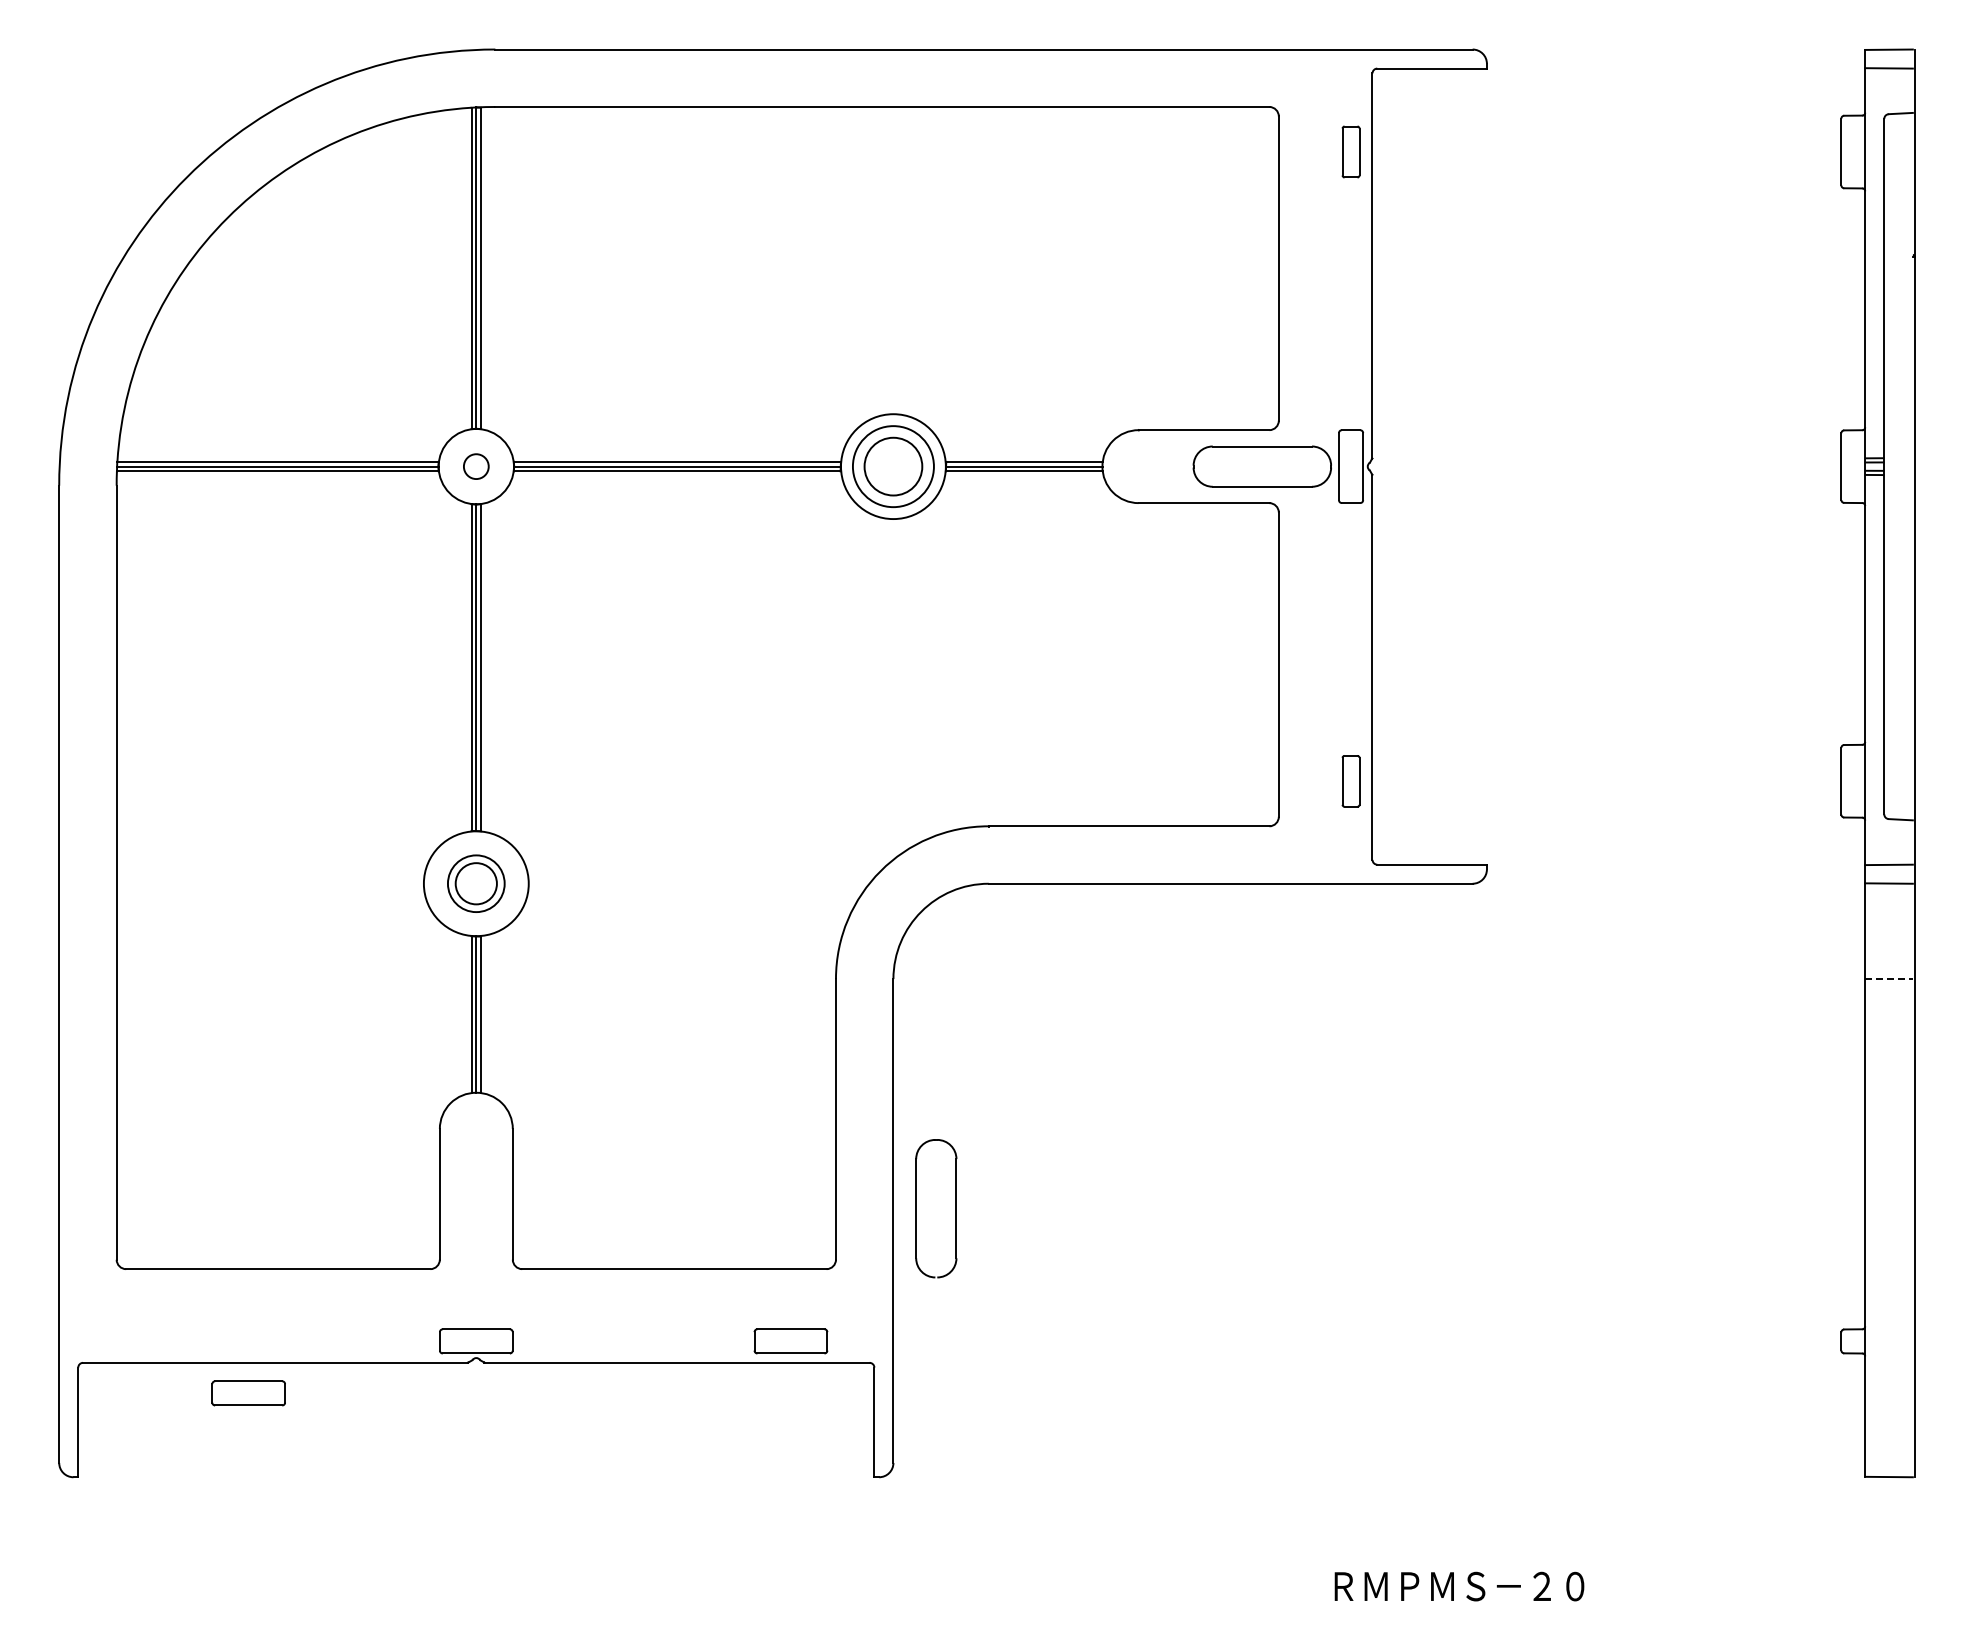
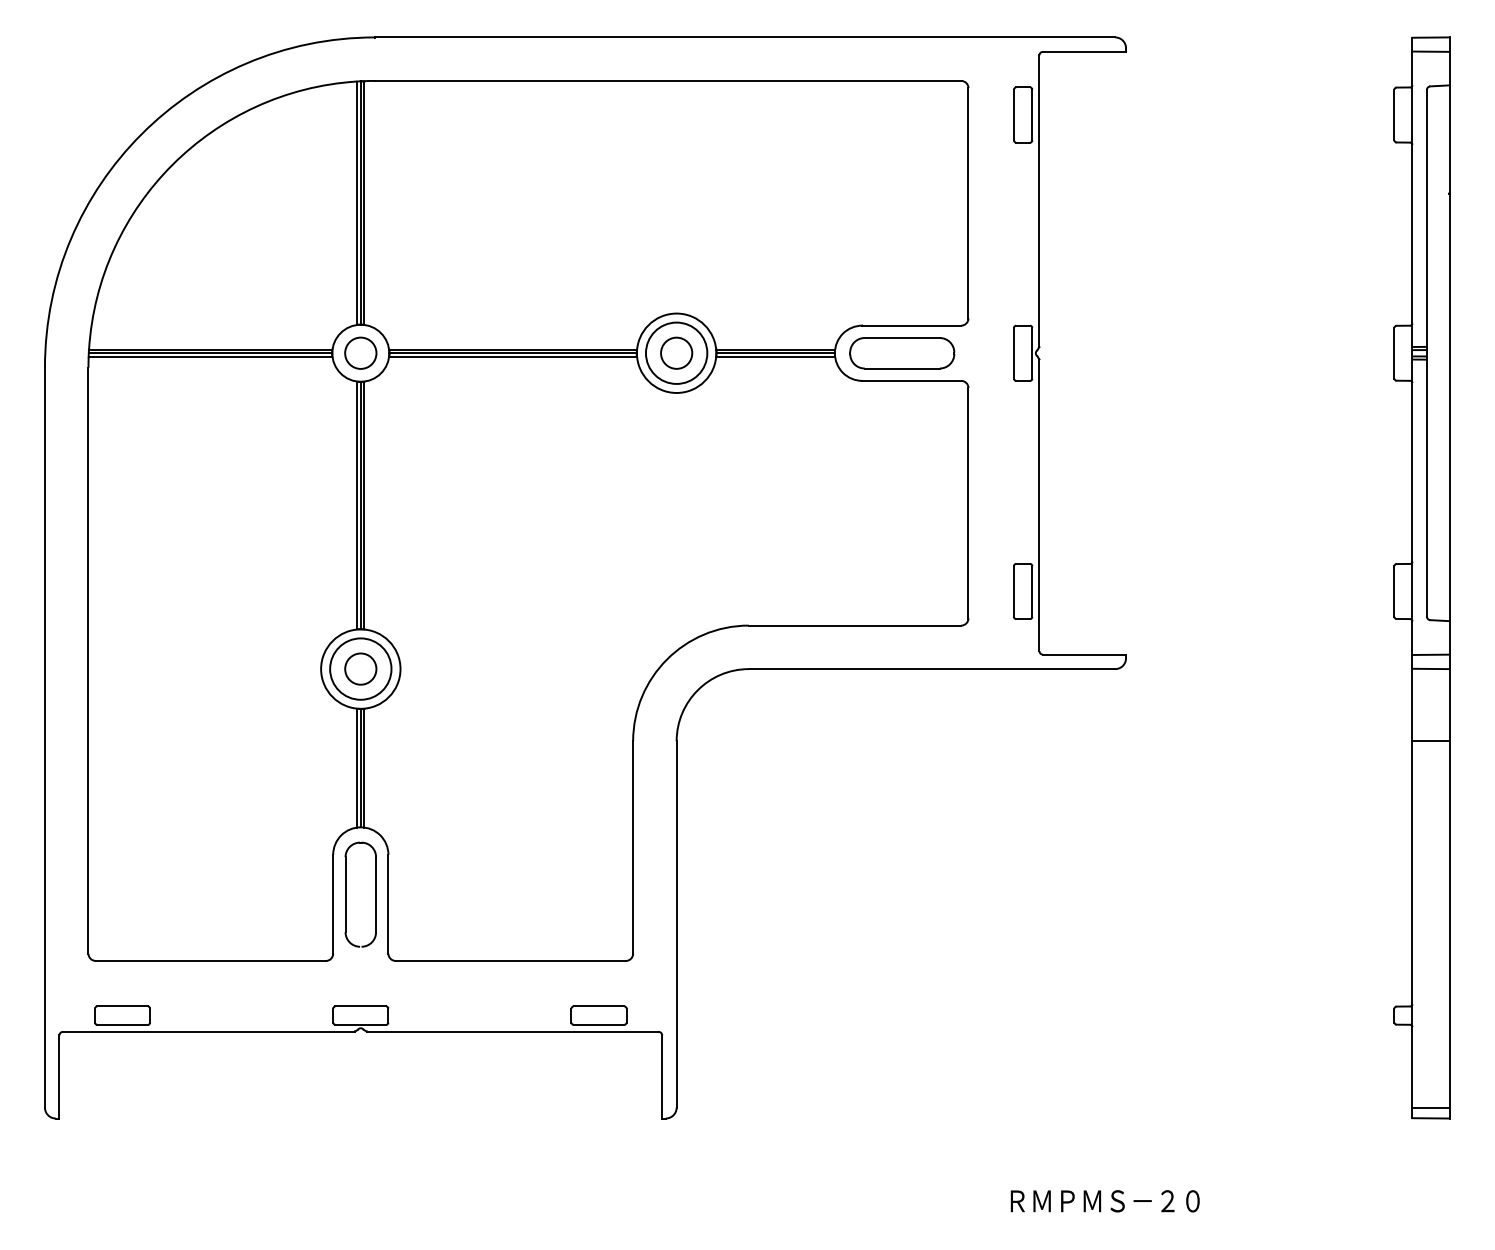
part: (1350, 151) -> (1022, 114), size x1.43
circle: (476, 466) -> (360, 353), size x1.67
circle: (893, 466) -> (676, 353), size x0.71
part: (1261, 466) -> (901, 353), moved
part: (1350, 781) -> (1022, 591), size x1.43
circle: (475, 883) -> (360, 668), size x1.43
line: (1889, 979) -> (1430, 741), dashed -> solid
part: (955, 1208) -> (375, 894), moved
part: (248, 1393) -> (122, 1015), moved
line: (1888, 1462) -> (1430, 1107), added

